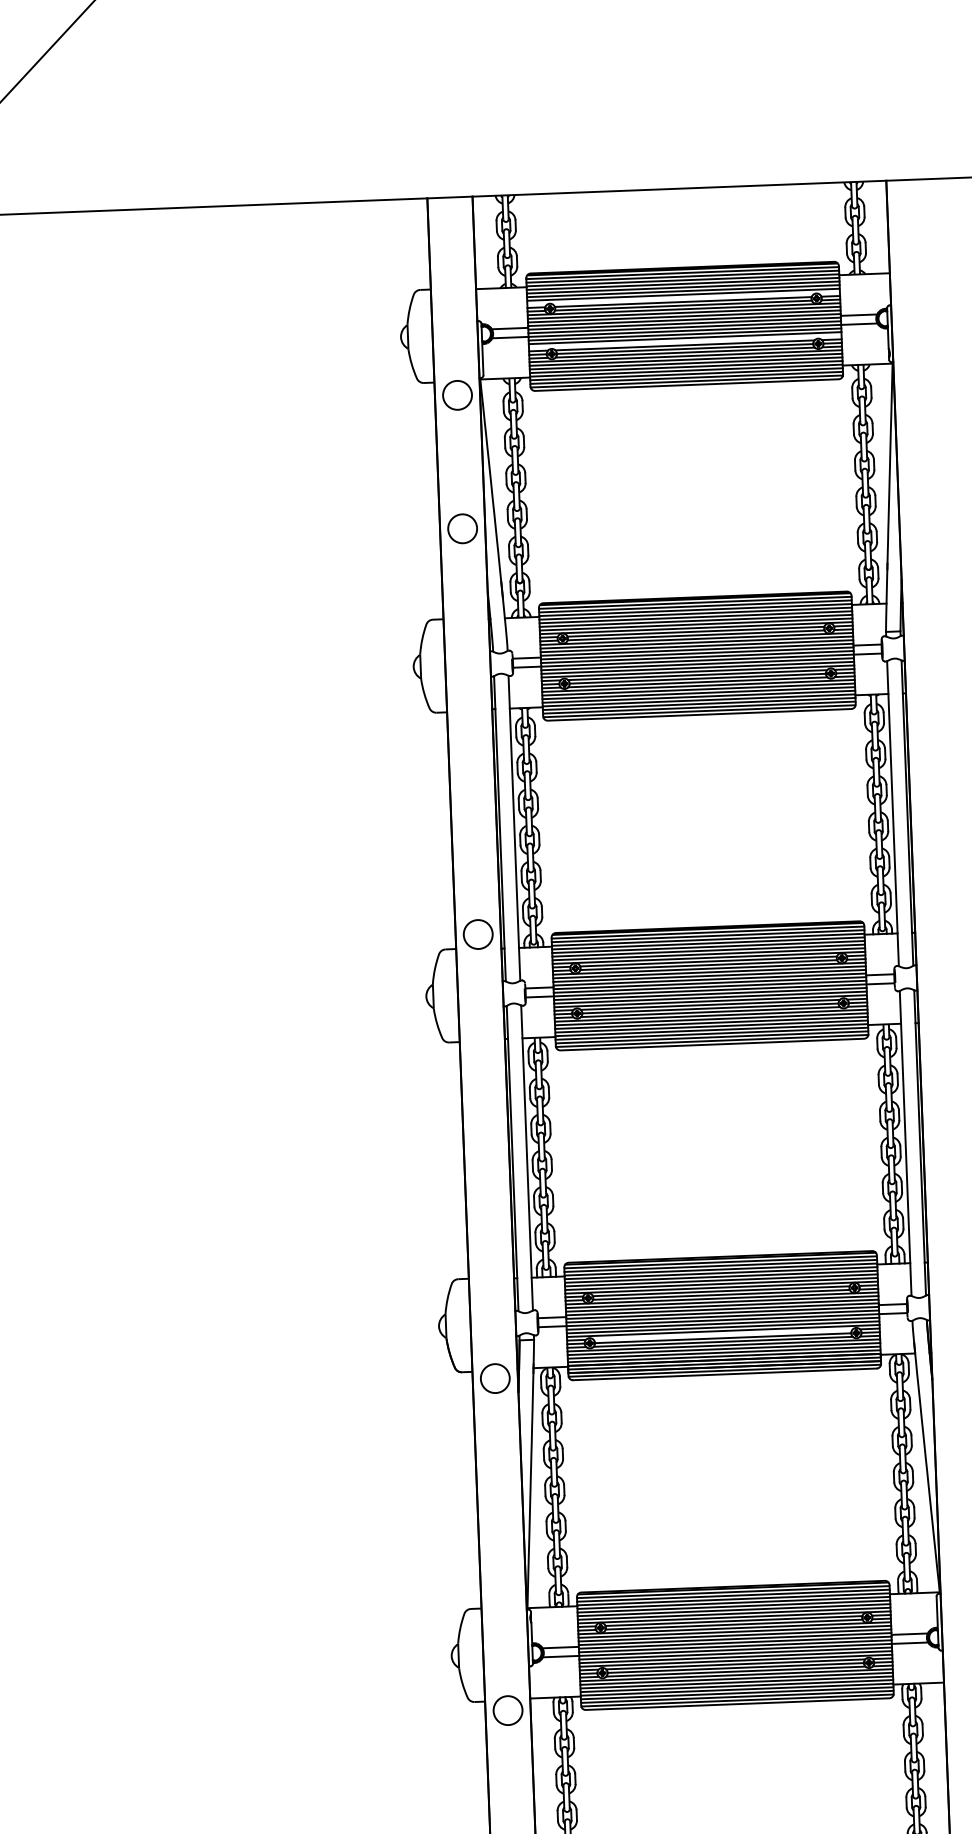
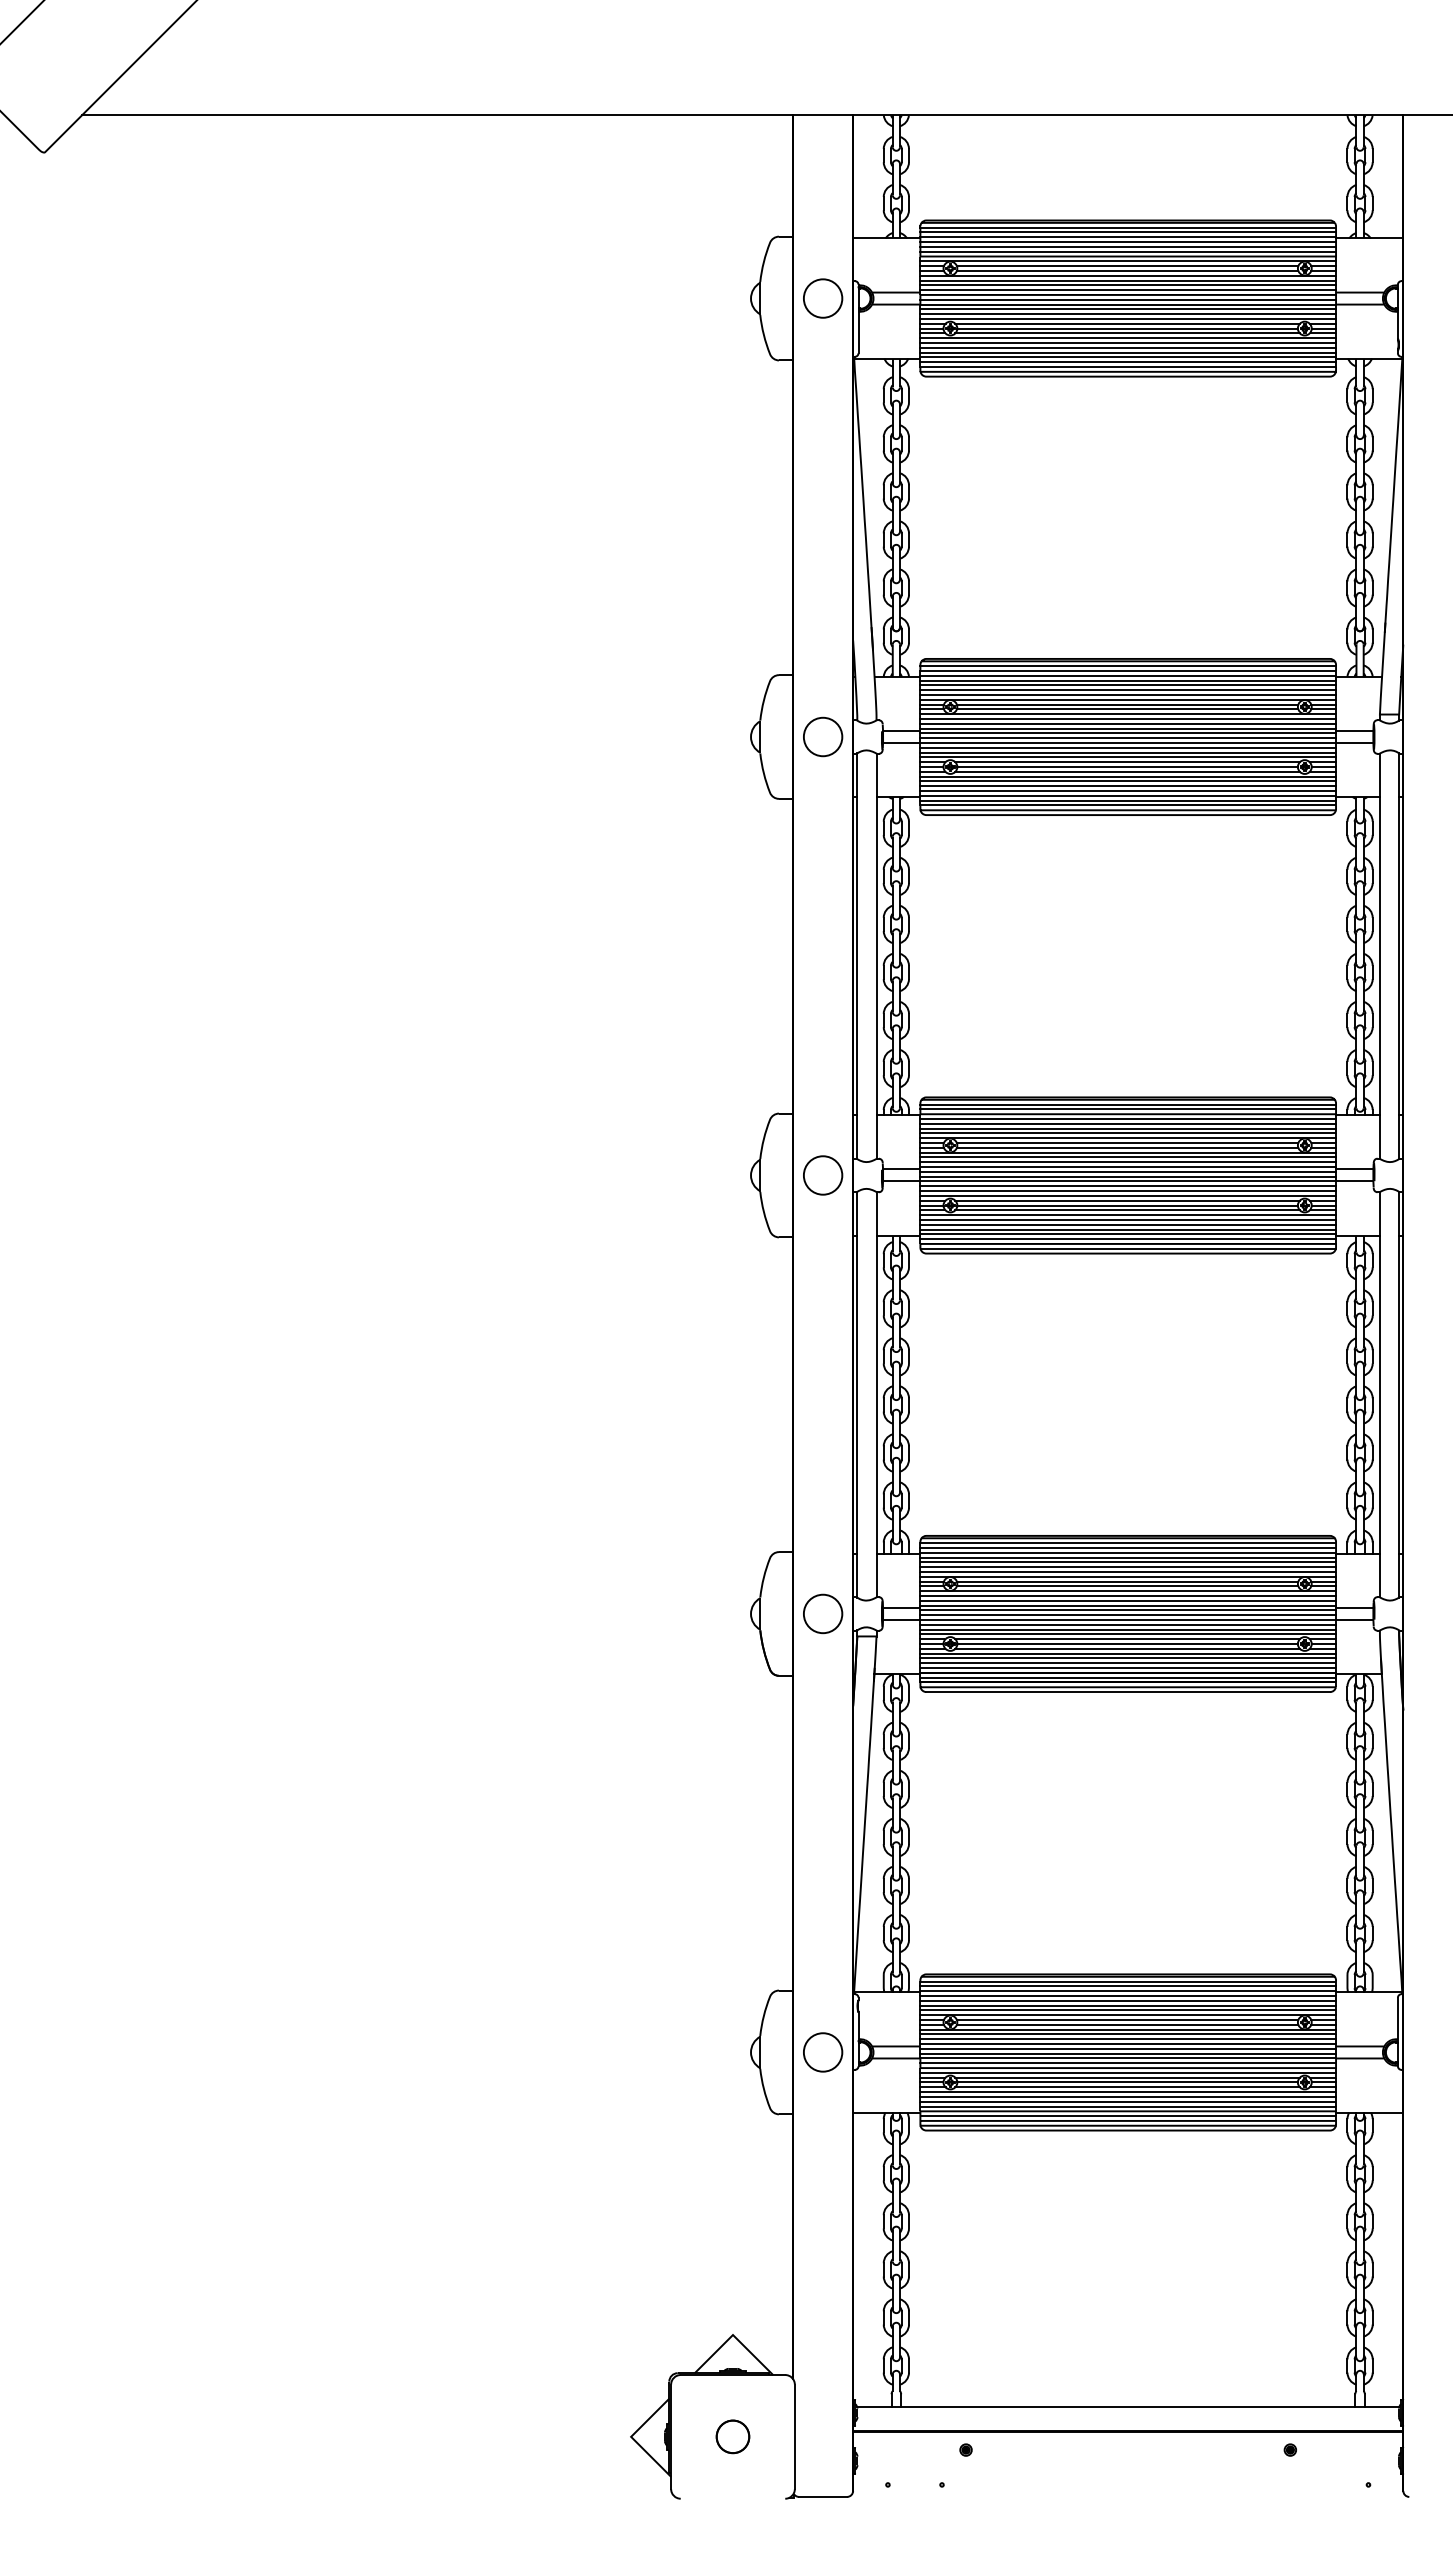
line: (683, 298) -> (1128, 261), added
line: (685, 341) -> (1128, 318), added
circle: (457, 395) -> (823, 298), moved
circle: (462, 528) -> (823, 736), moved
circle: (478, 934) -> (823, 1175), moved
line: (722, 1334) -> (1127, 1639), added
circle: (495, 1378) -> (823, 1613), moved
circle: (508, 1710) -> (823, 2052), moved

